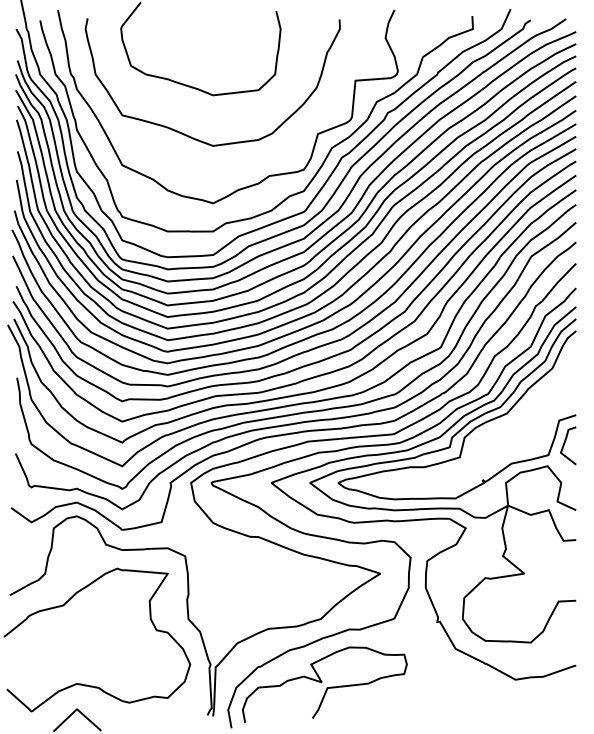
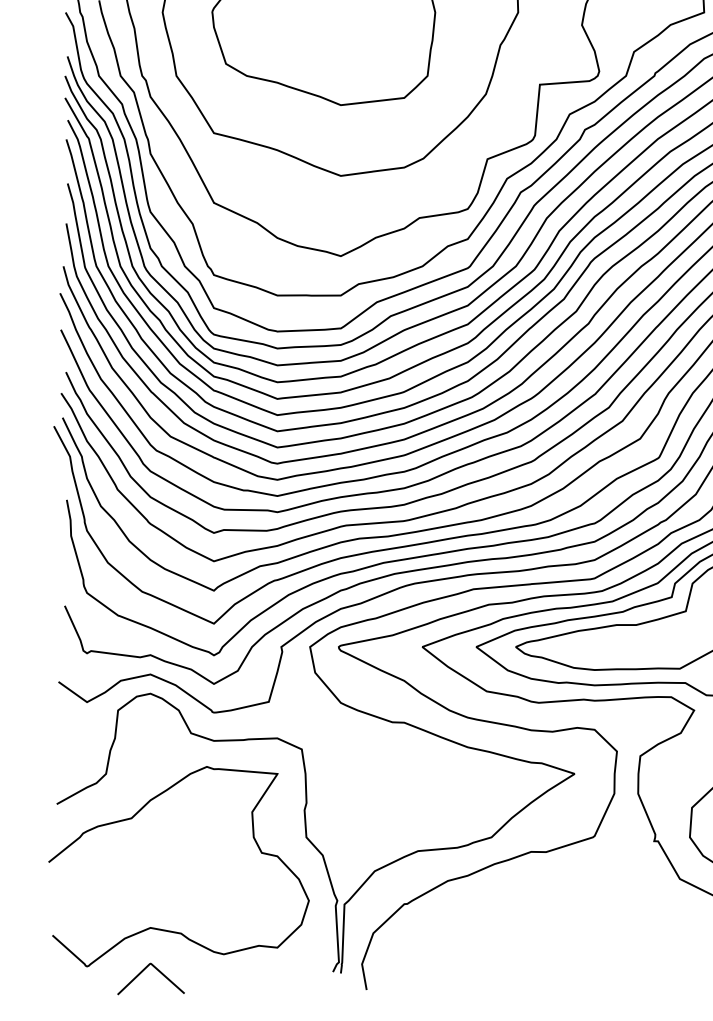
curve: (322, 682) -> (493, 926), removed

